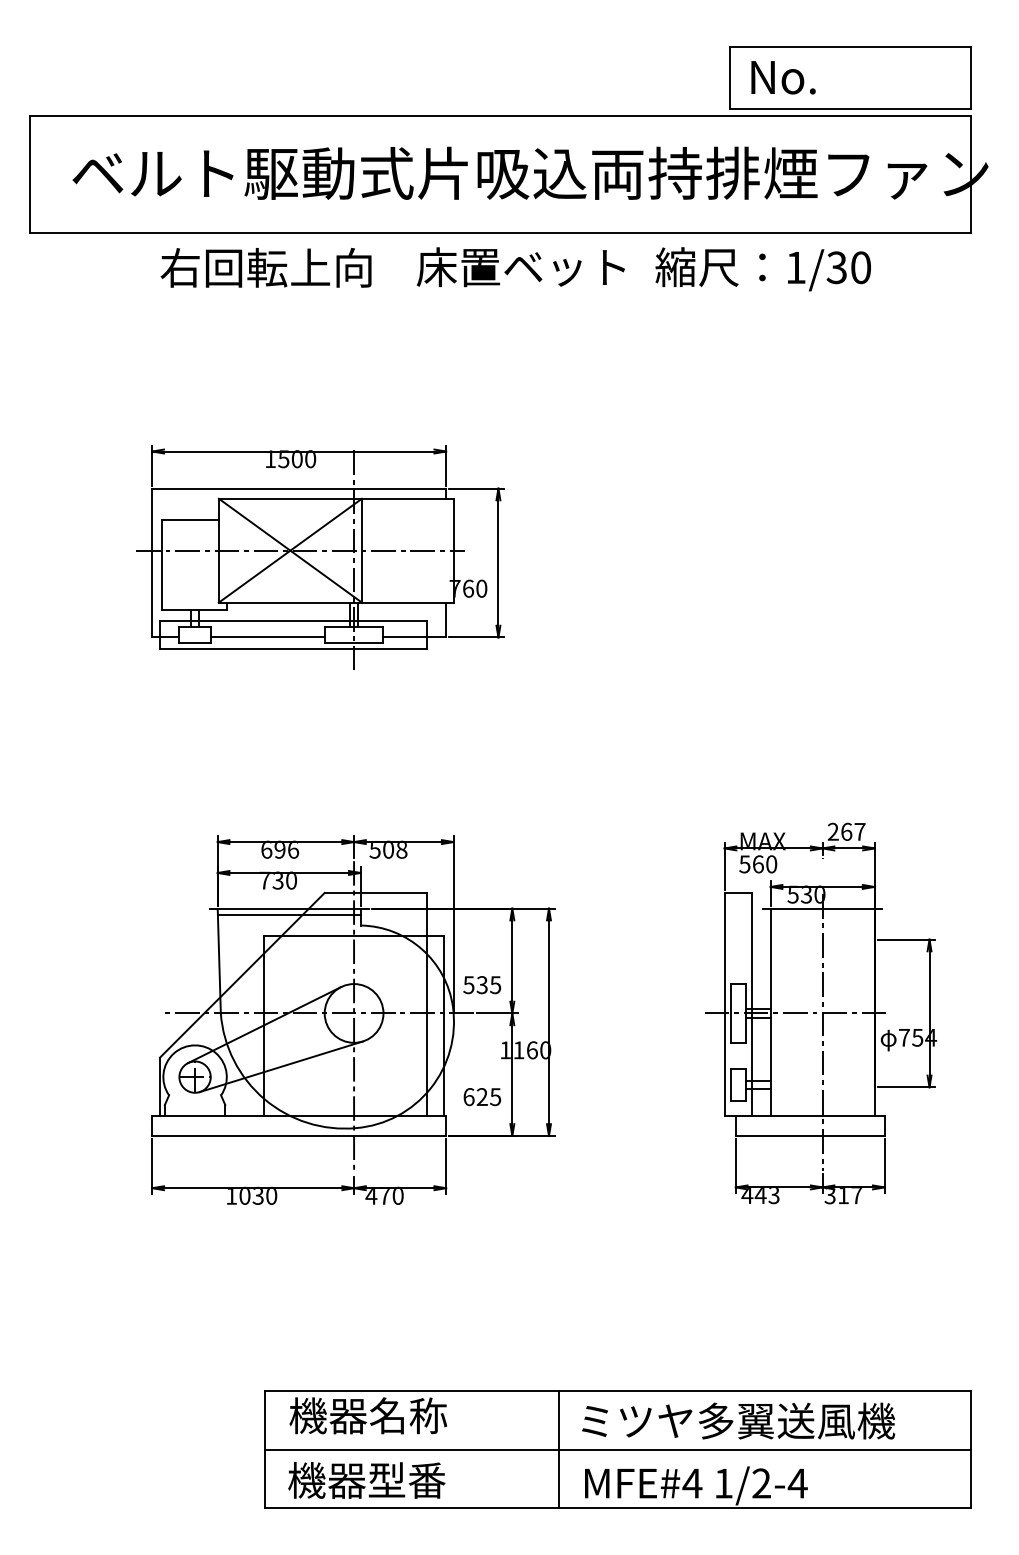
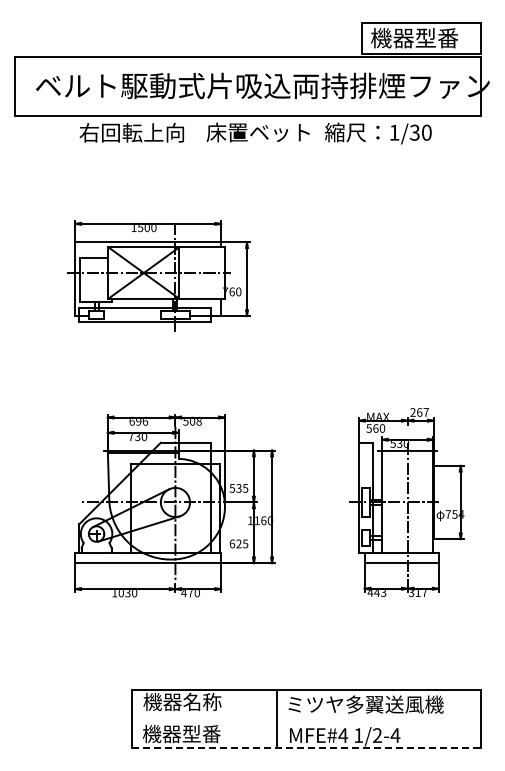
text: (836, 77) -> (414, 38), No. -> 機器型番
line: (267, 638) -> (132, 316), removed
line: (618, 1449) -> (306, 718), removed
line: (618, 1507) -> (306, 747), solid -> dashed

